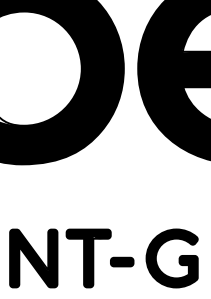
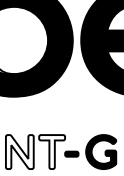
fill: (33, 259) -> (19, 152), removed
fill: (89, 259) -> (52, 152), removed

